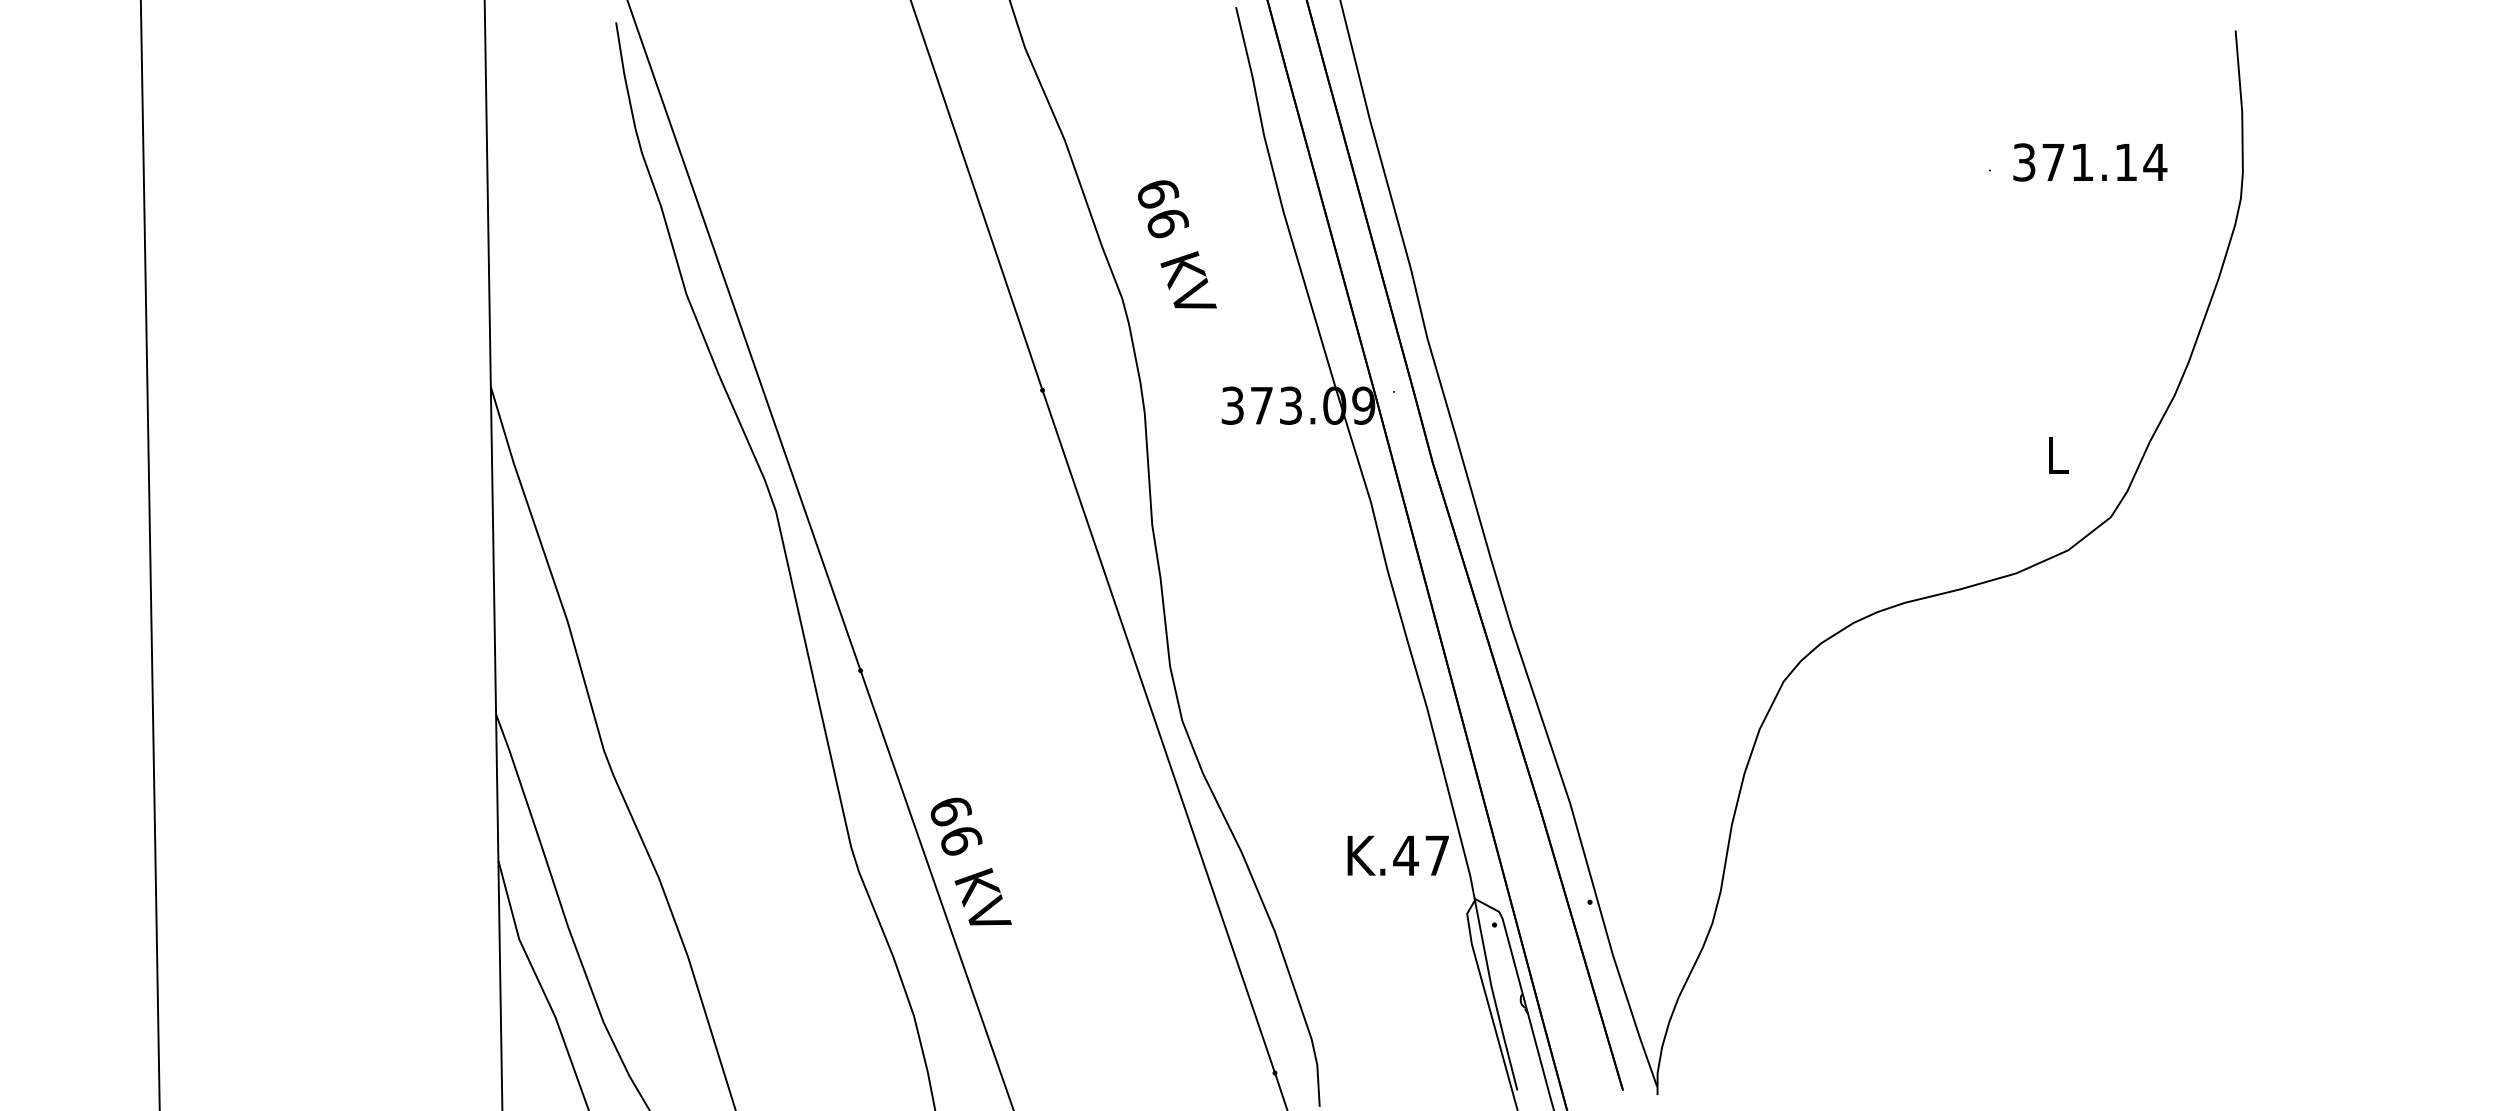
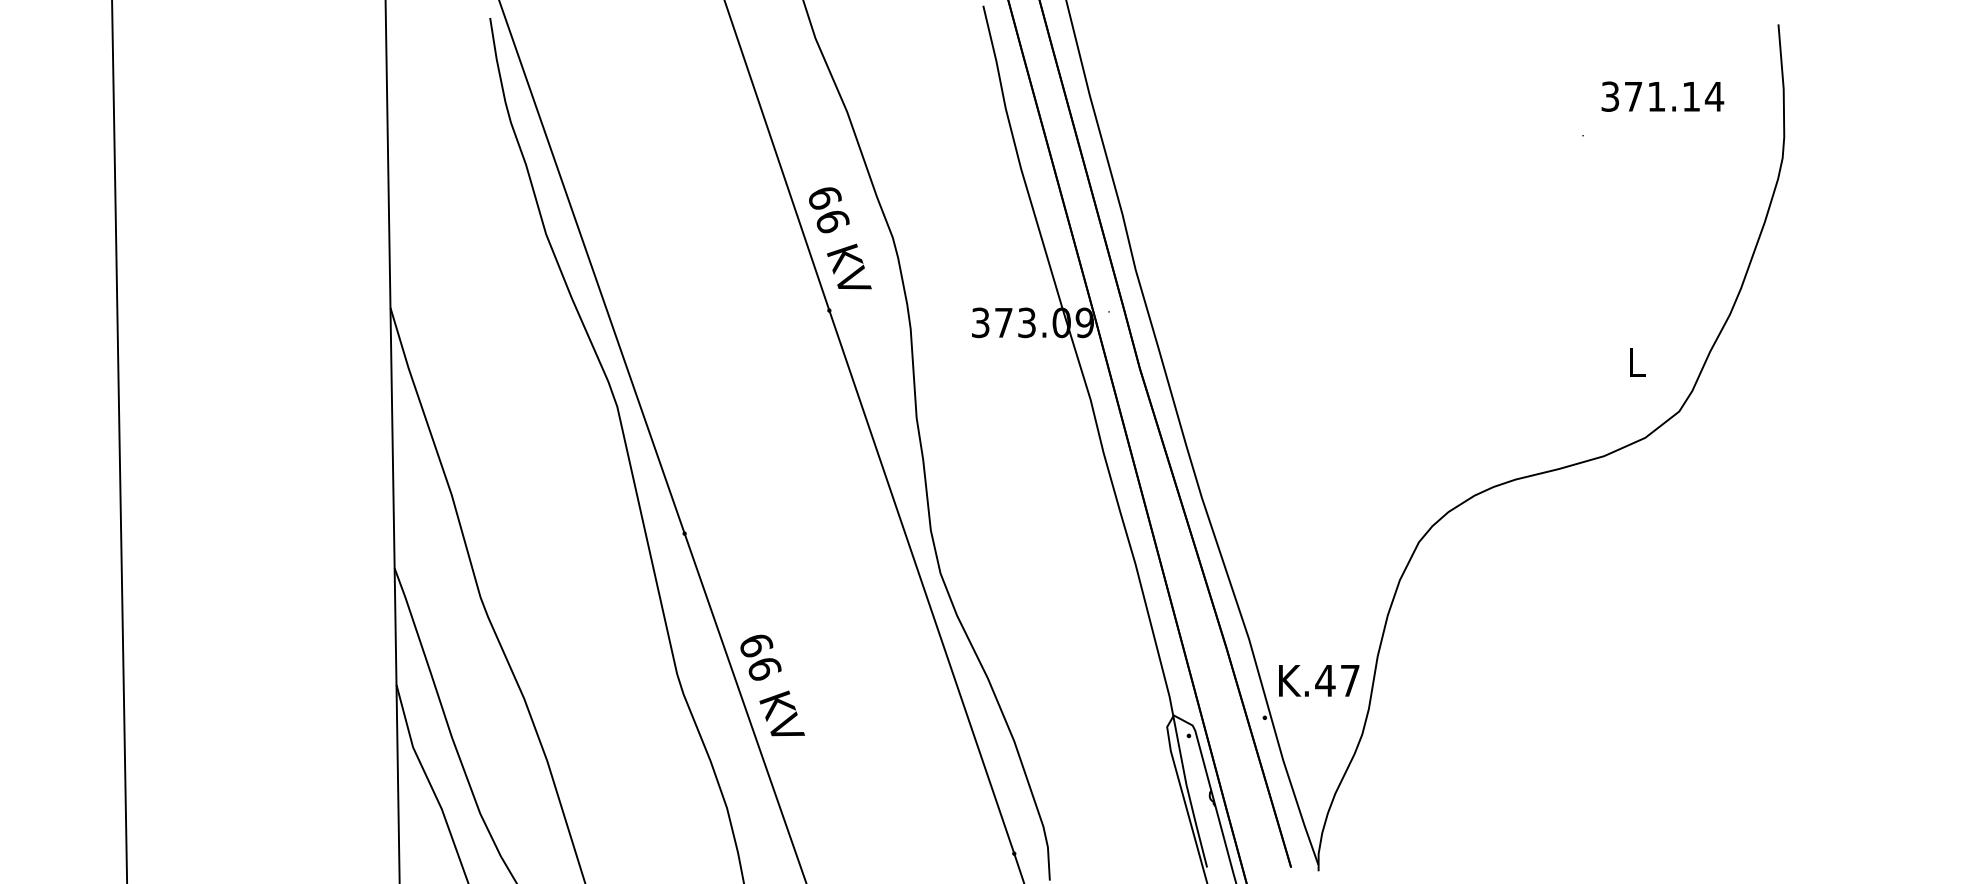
text: (2090, 162) -> (1663, 96), moved
text: (1177, 244) -> (840, 238), moved
text: (1397, 855) -> (1318, 680), moved

